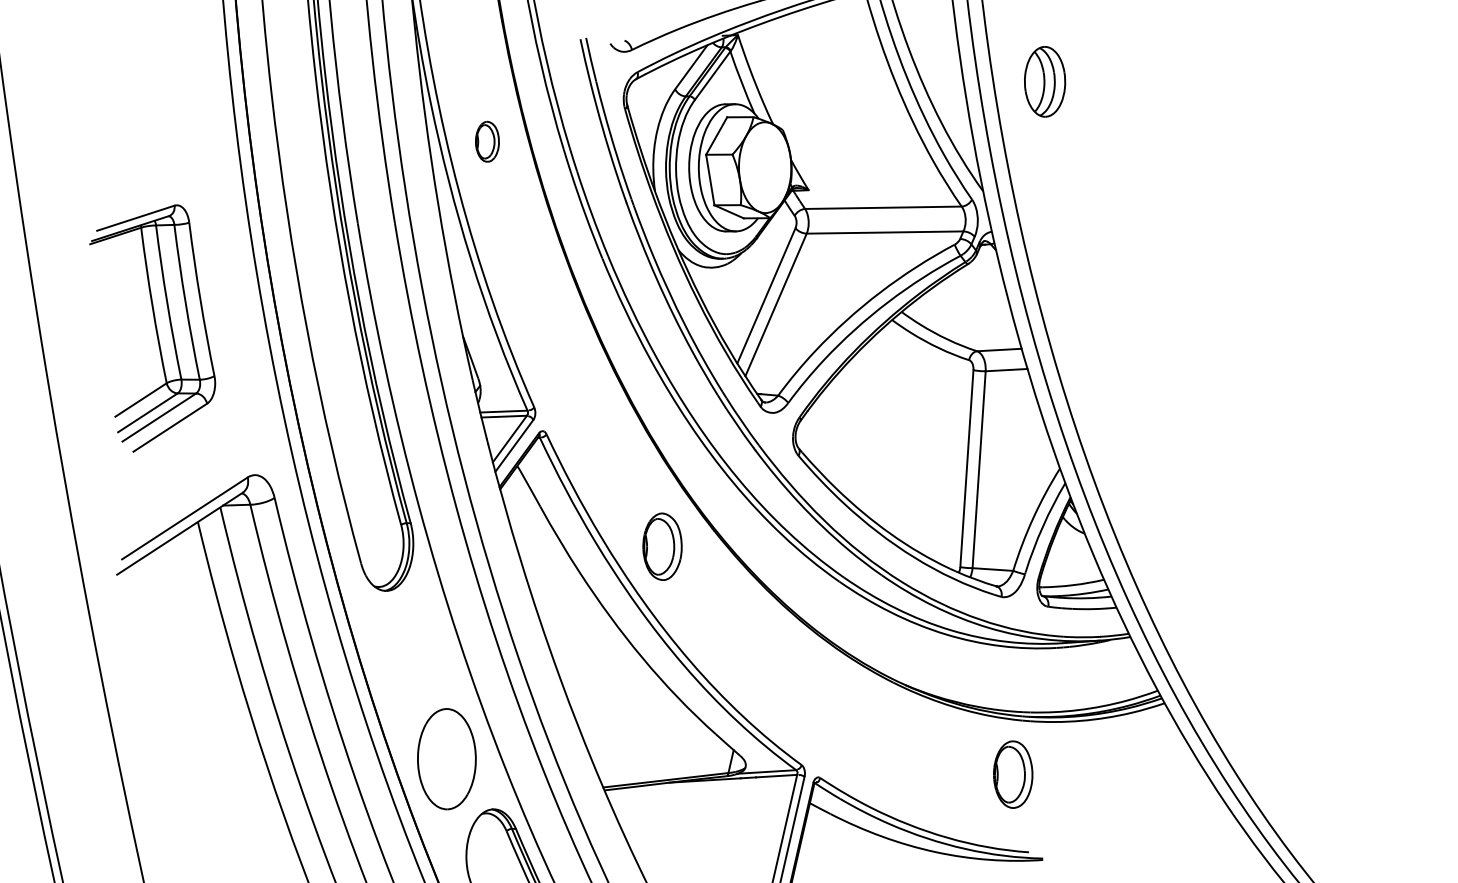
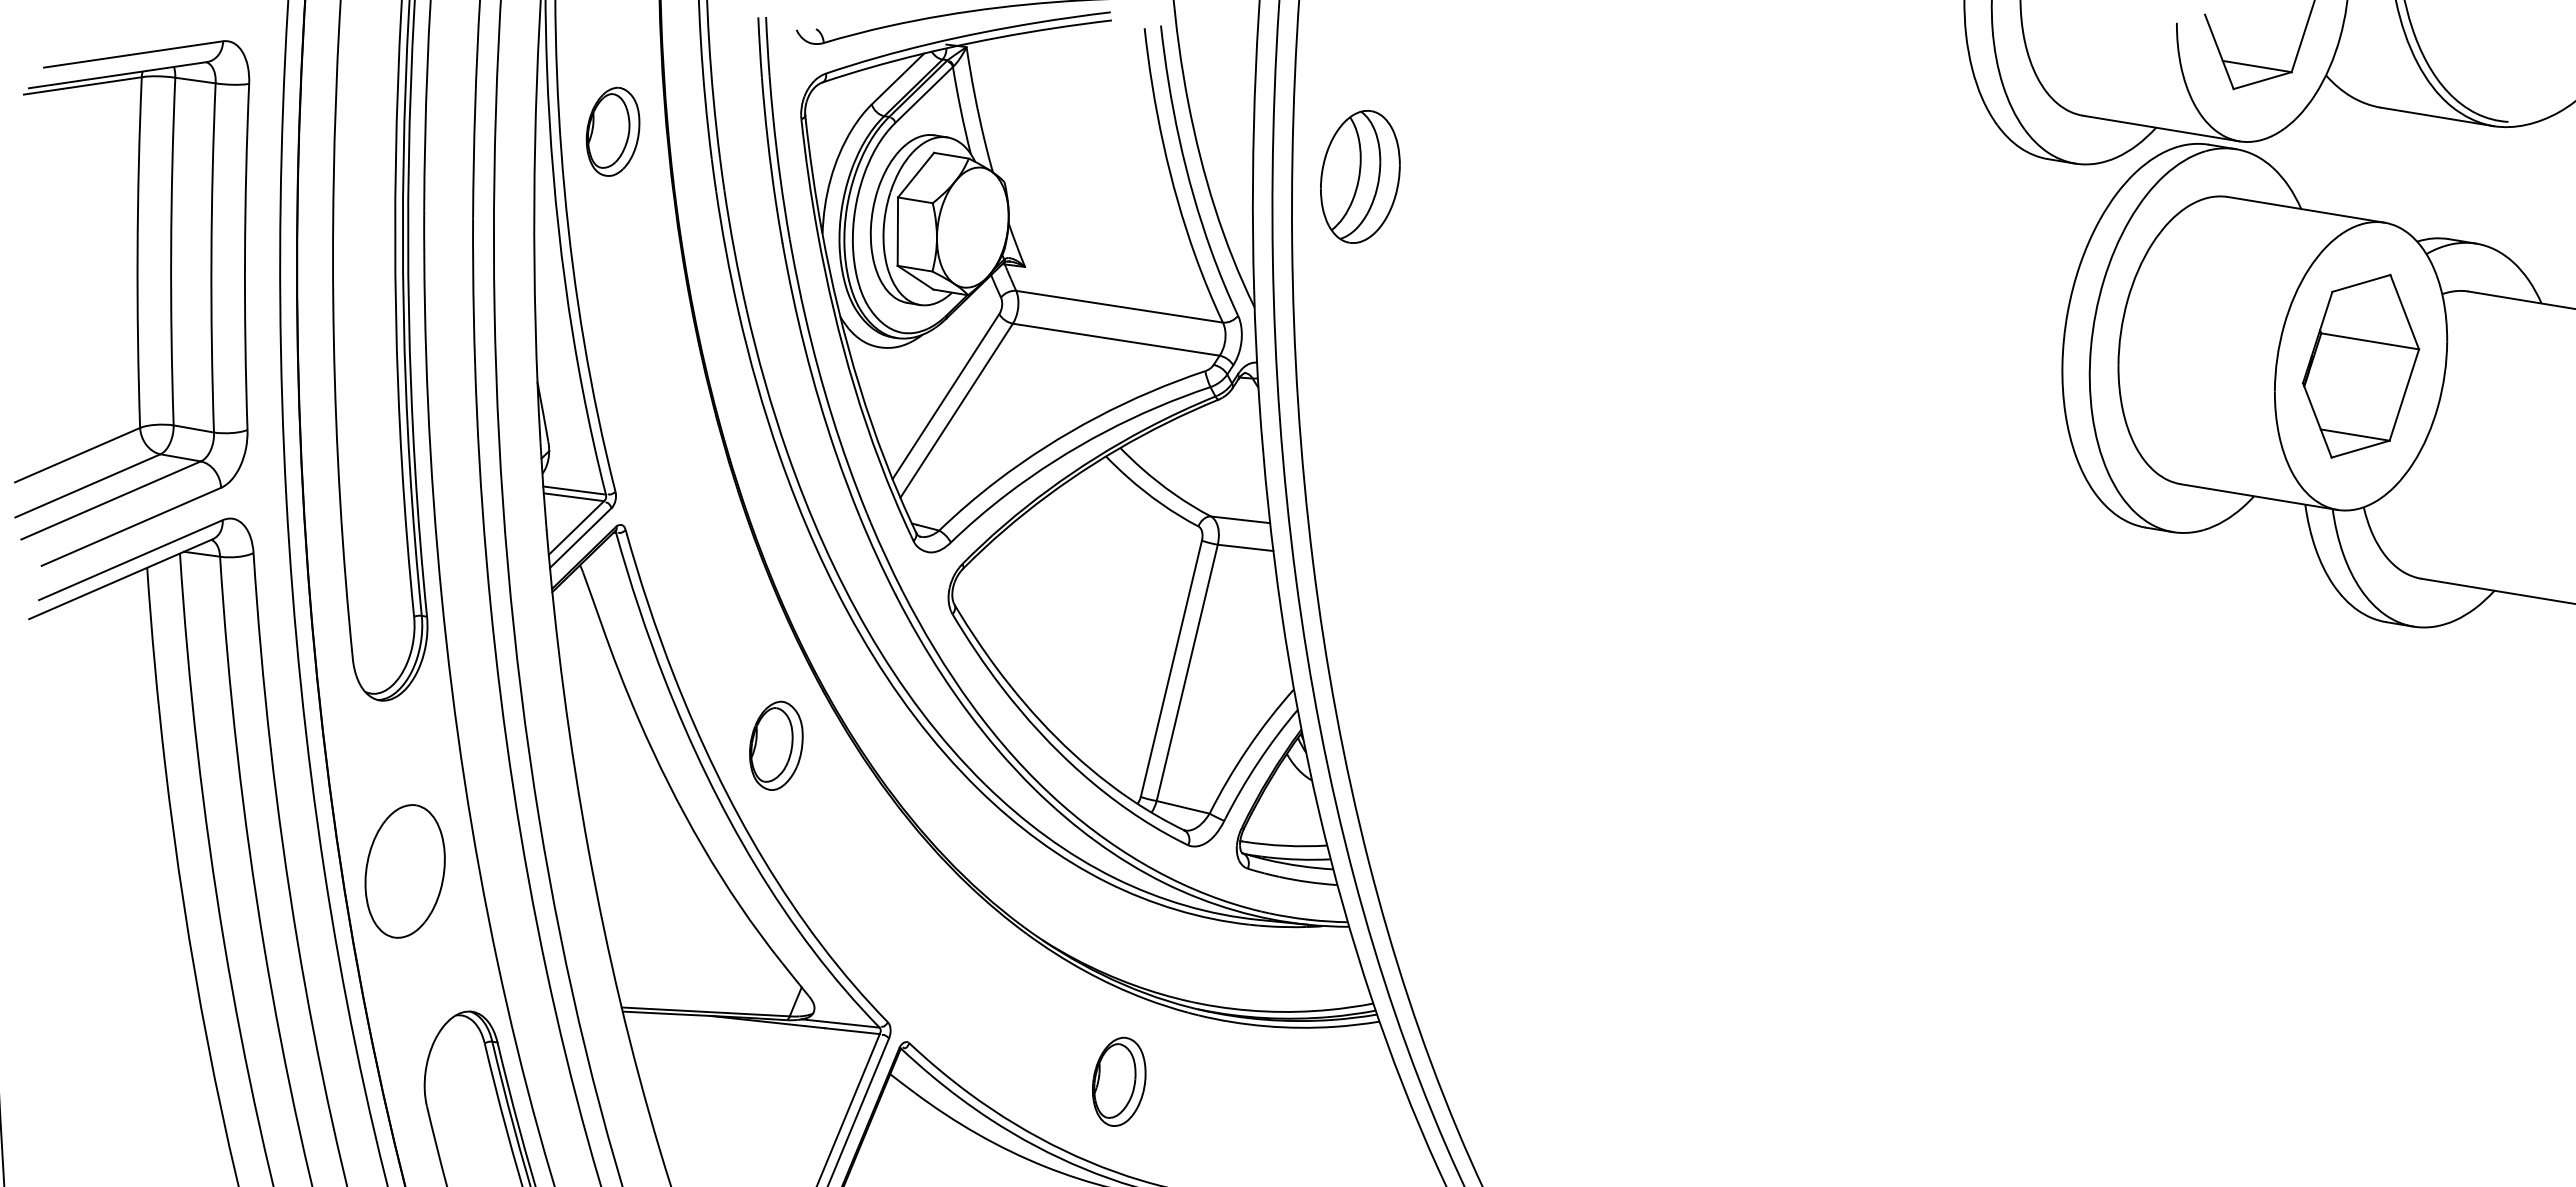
part: (1045, 81) -> (1360, 176), size x1.43
part: (487, 141) -> (612, 131), size x1.67
part: (154, 328) -> (132, 303), size x1.67
part: (662, 546) -> (776, 745), moved
part: (446, 759) -> (404, 871), moved
part: (1013, 774) -> (1119, 1081), moved

